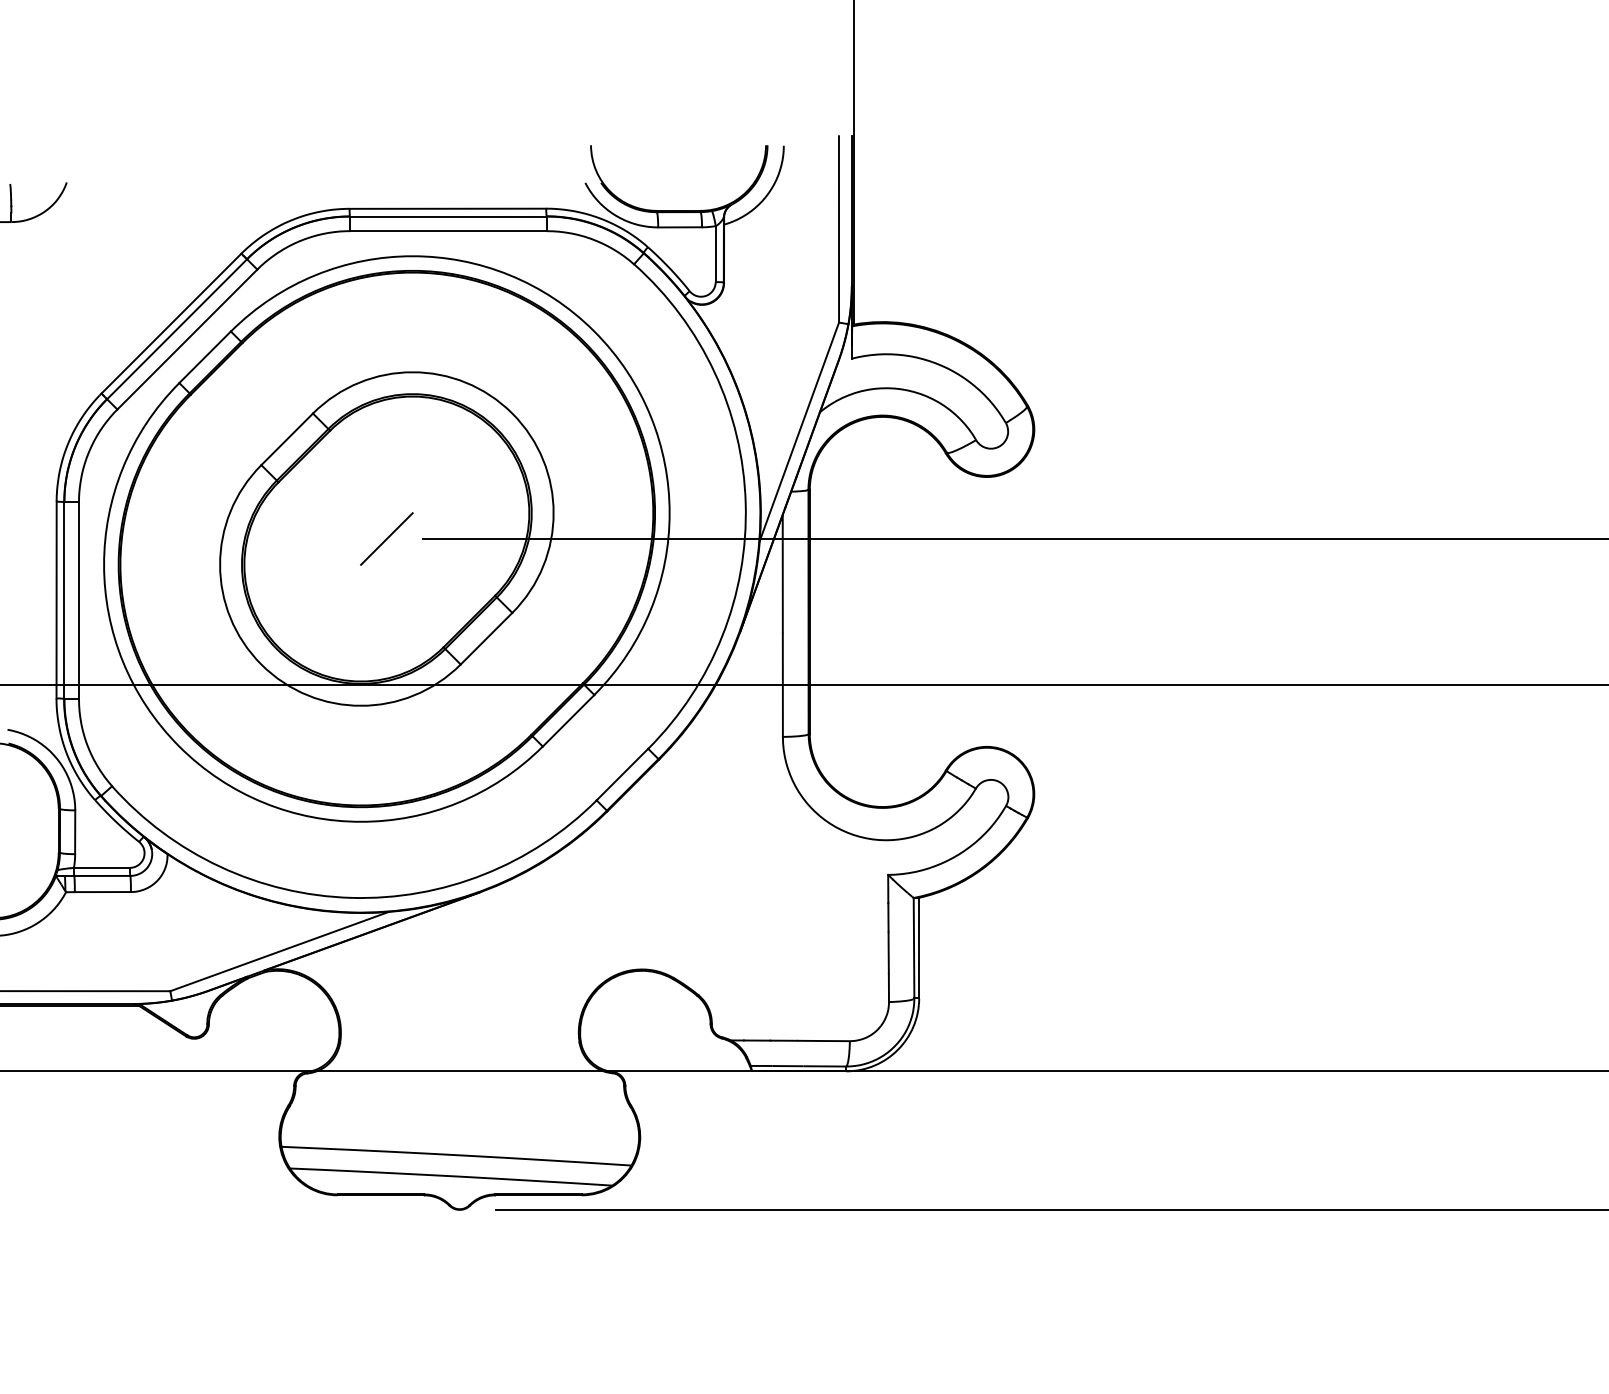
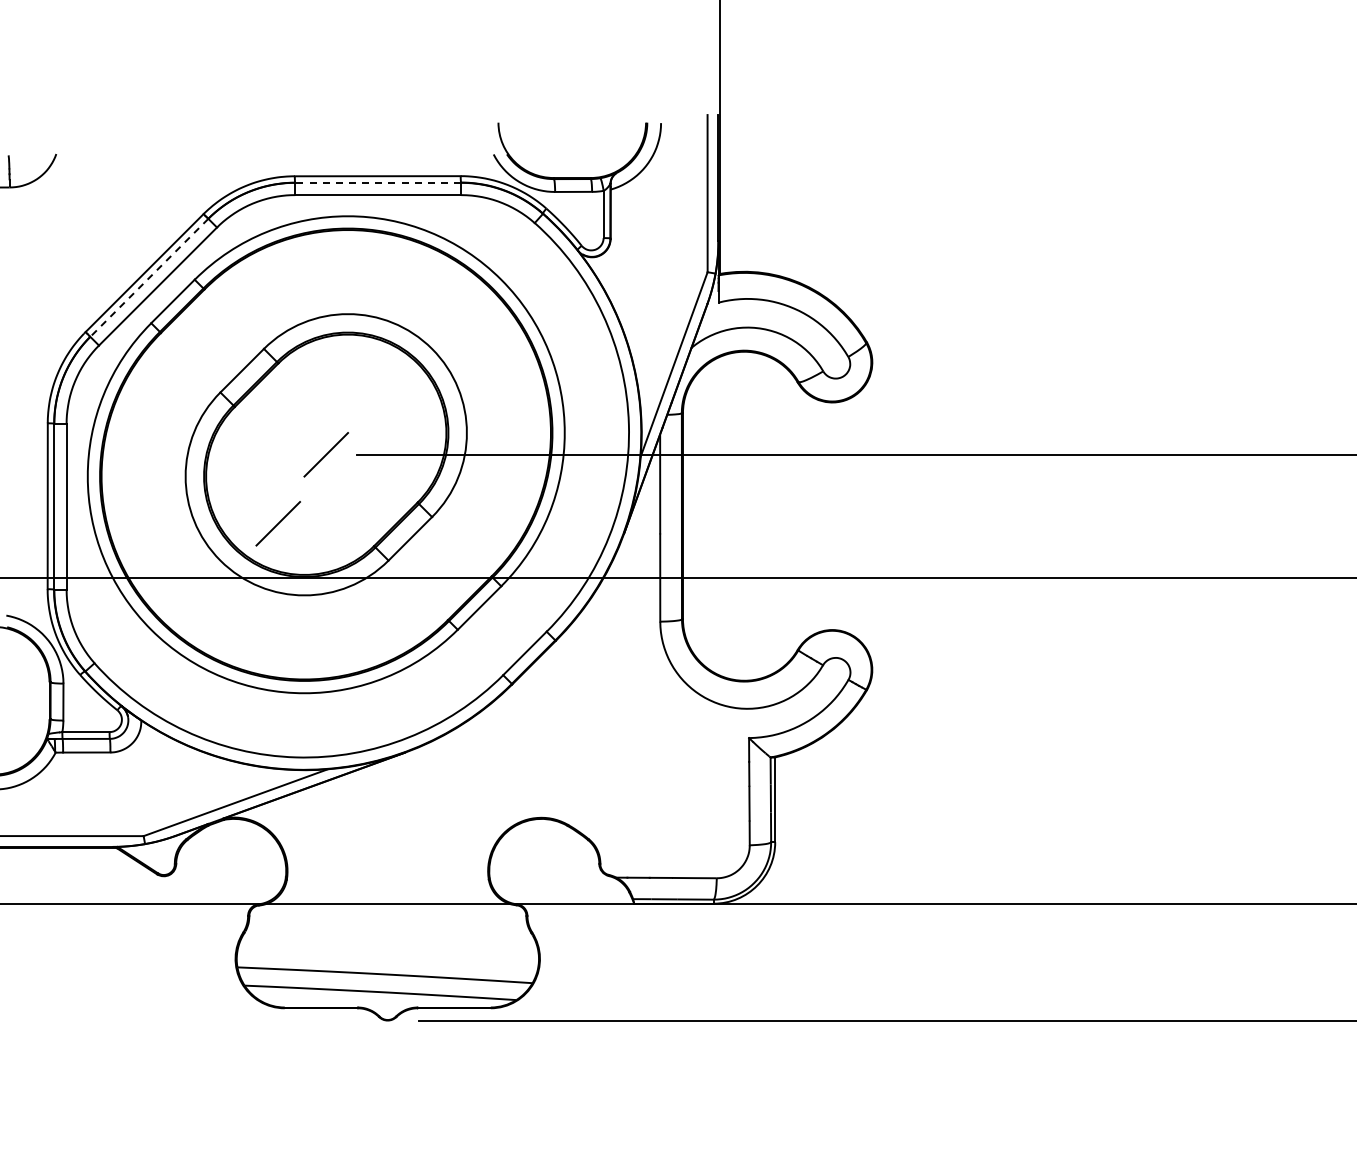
line: (448, 216) -> (378, 182), solid -> dashed
line: (177, 330) -> (149, 278), solid -> dashed
line: (329, 620) -> (277, 523), added

